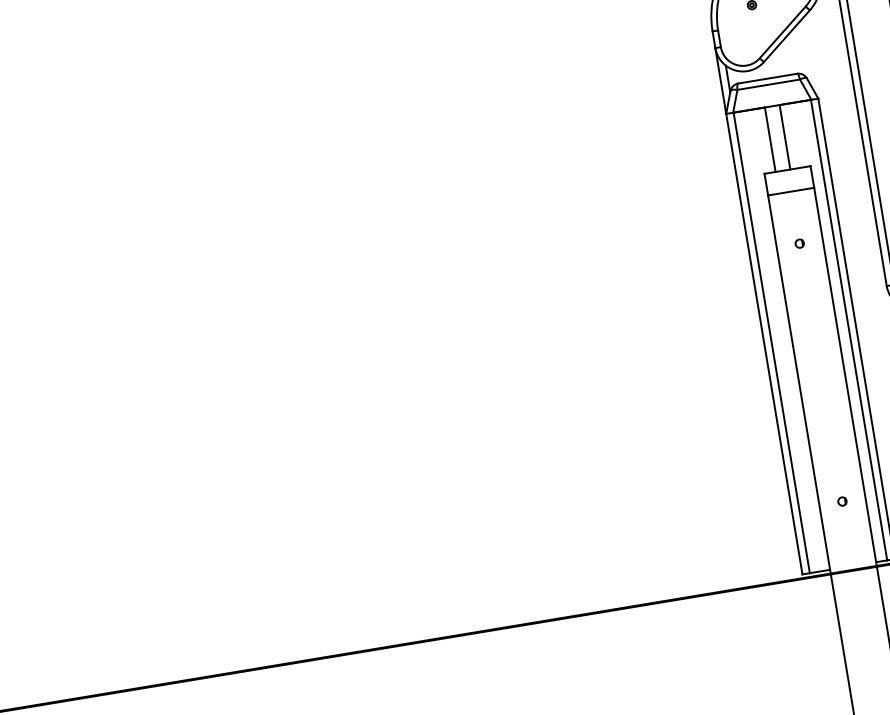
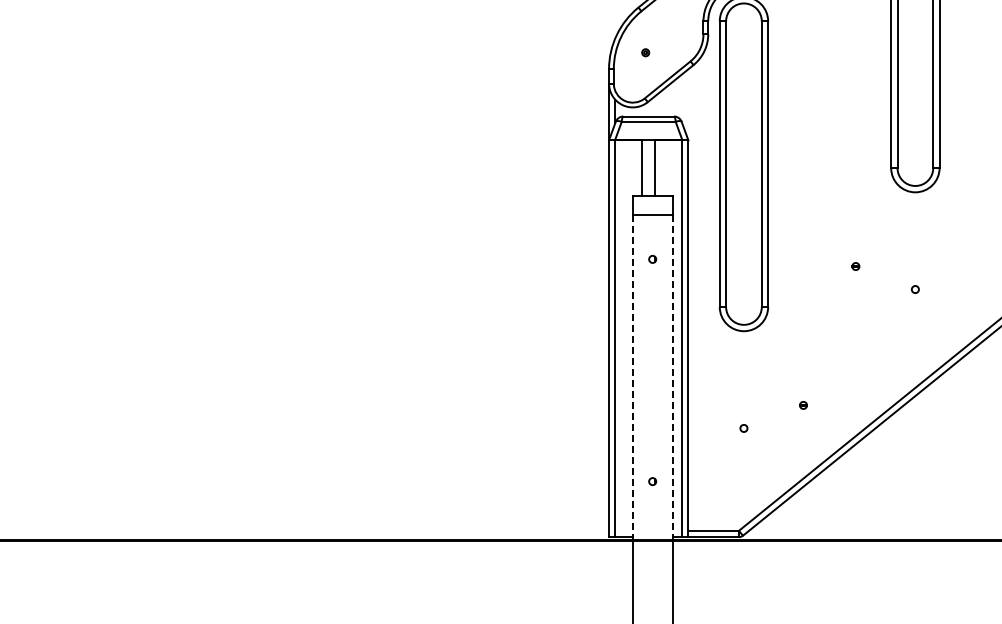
line: (845, 376) -> (672, 377), solid -> dashed
line: (799, 384) -> (632, 377), solid -> dashed

